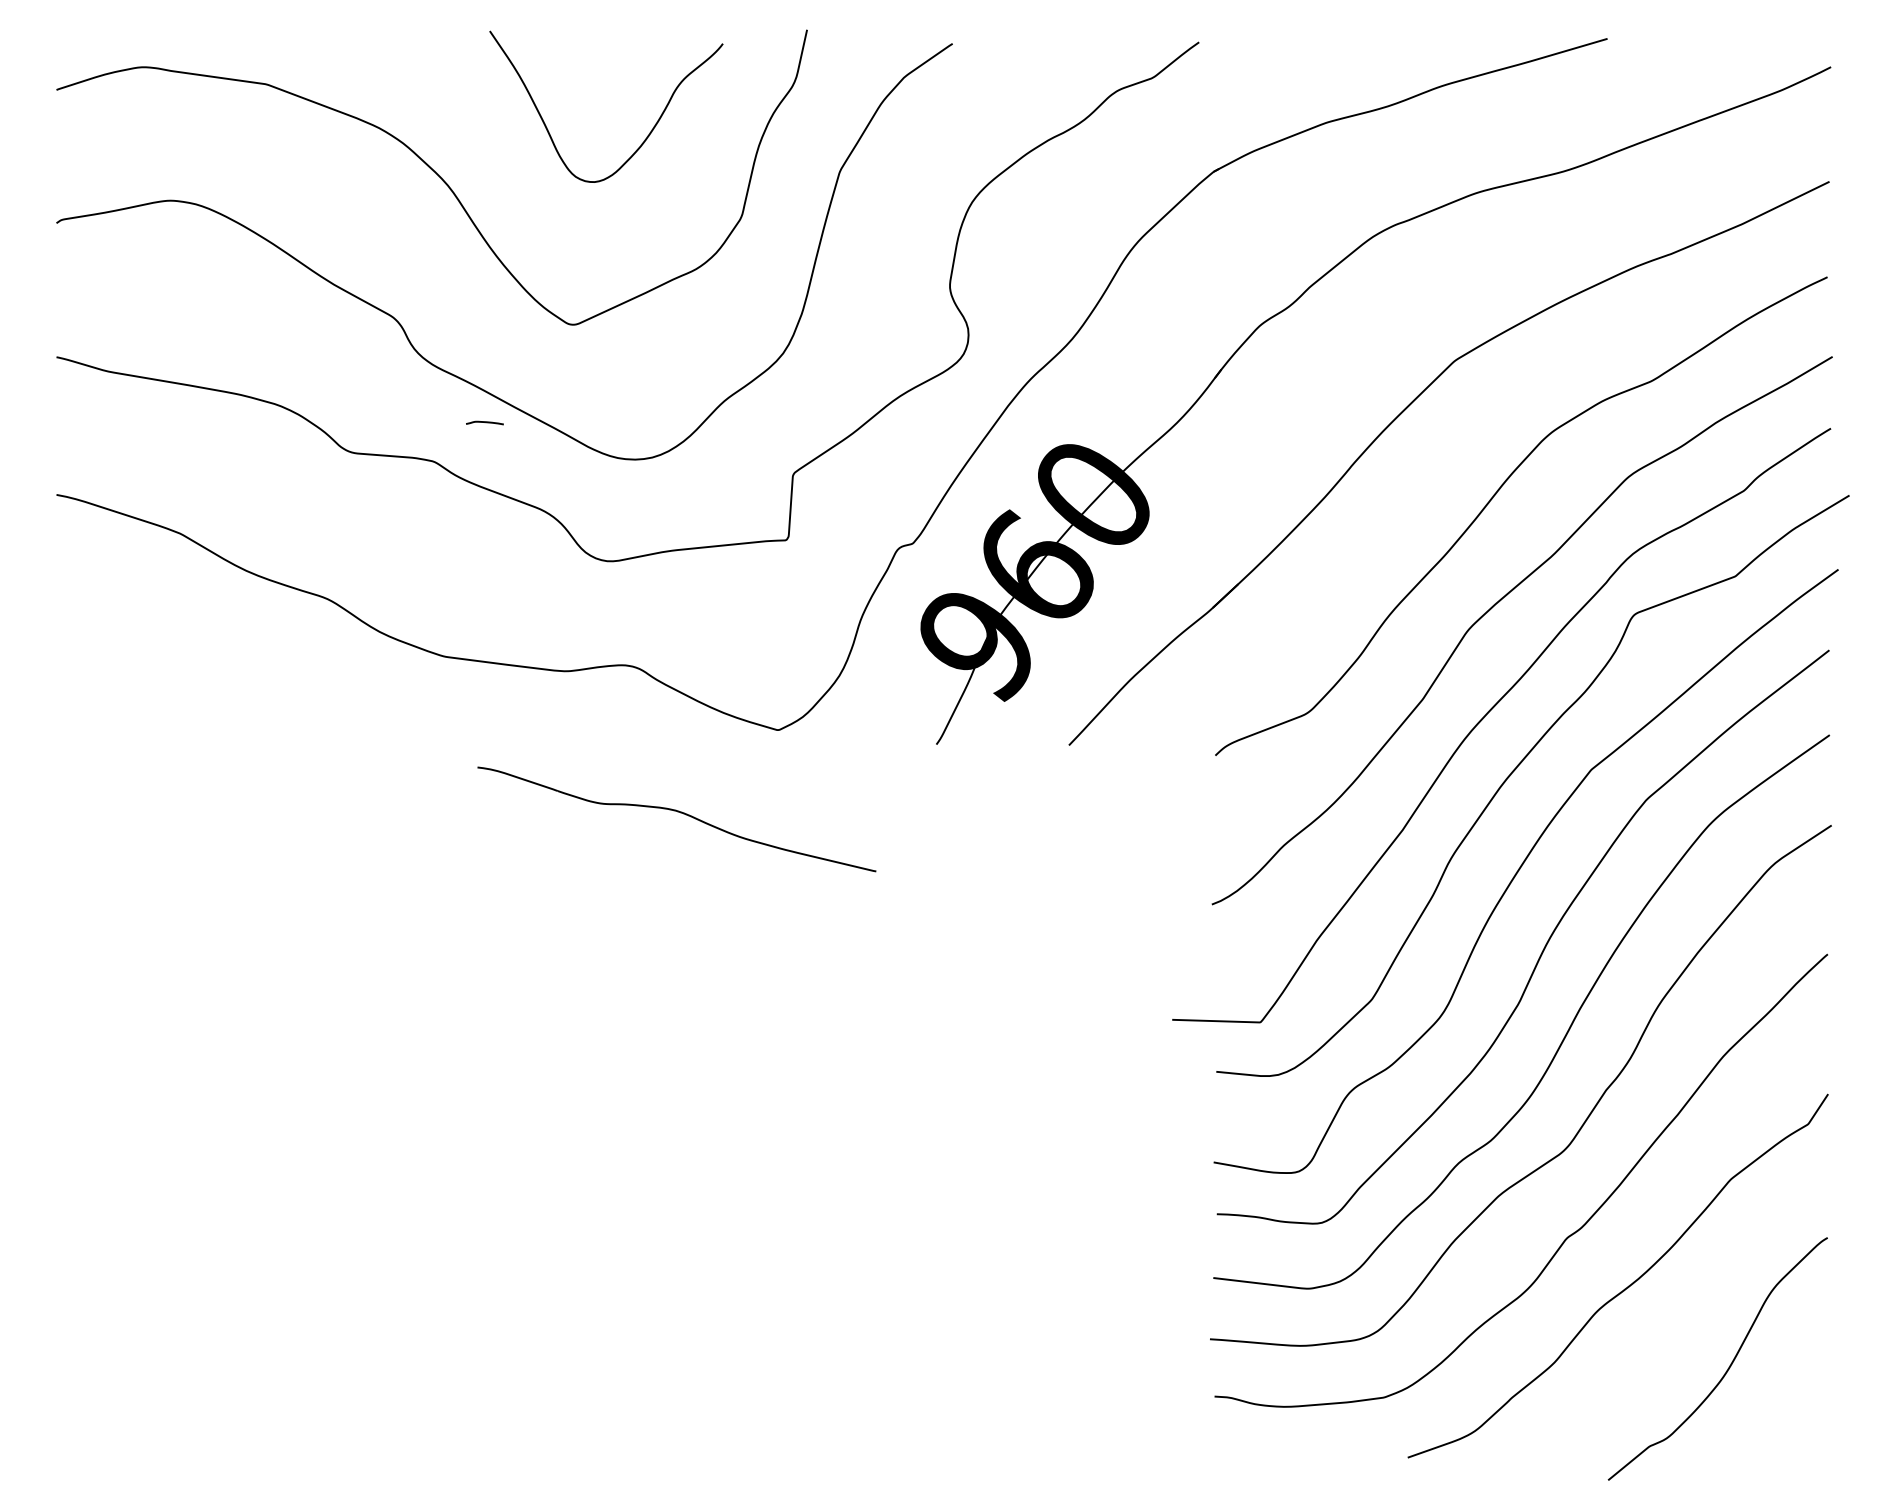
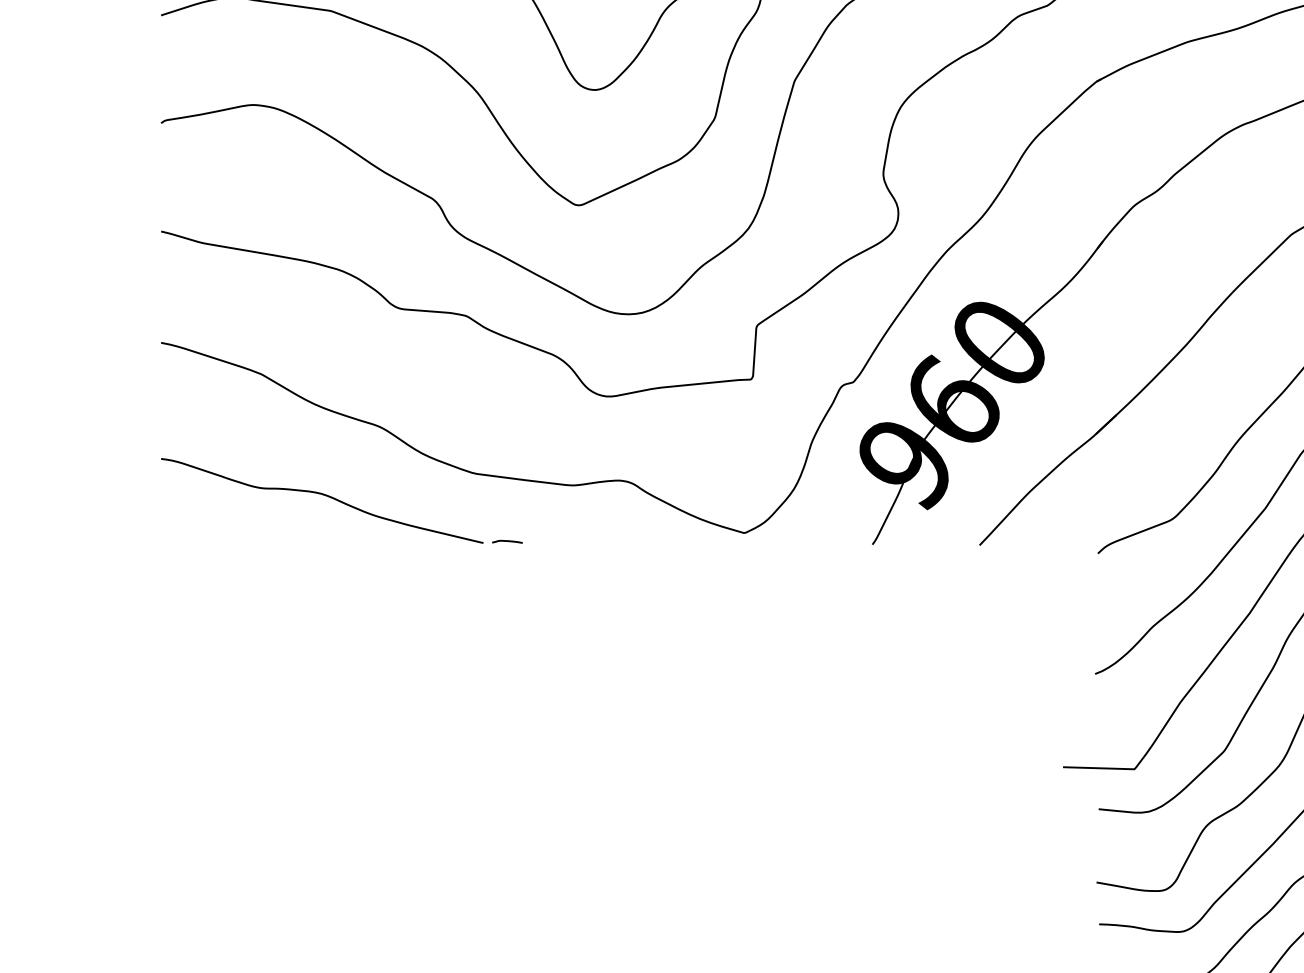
curve: (484, 422) -> (507, 541), moved
part: (677, 812) -> (322, 495), moved

